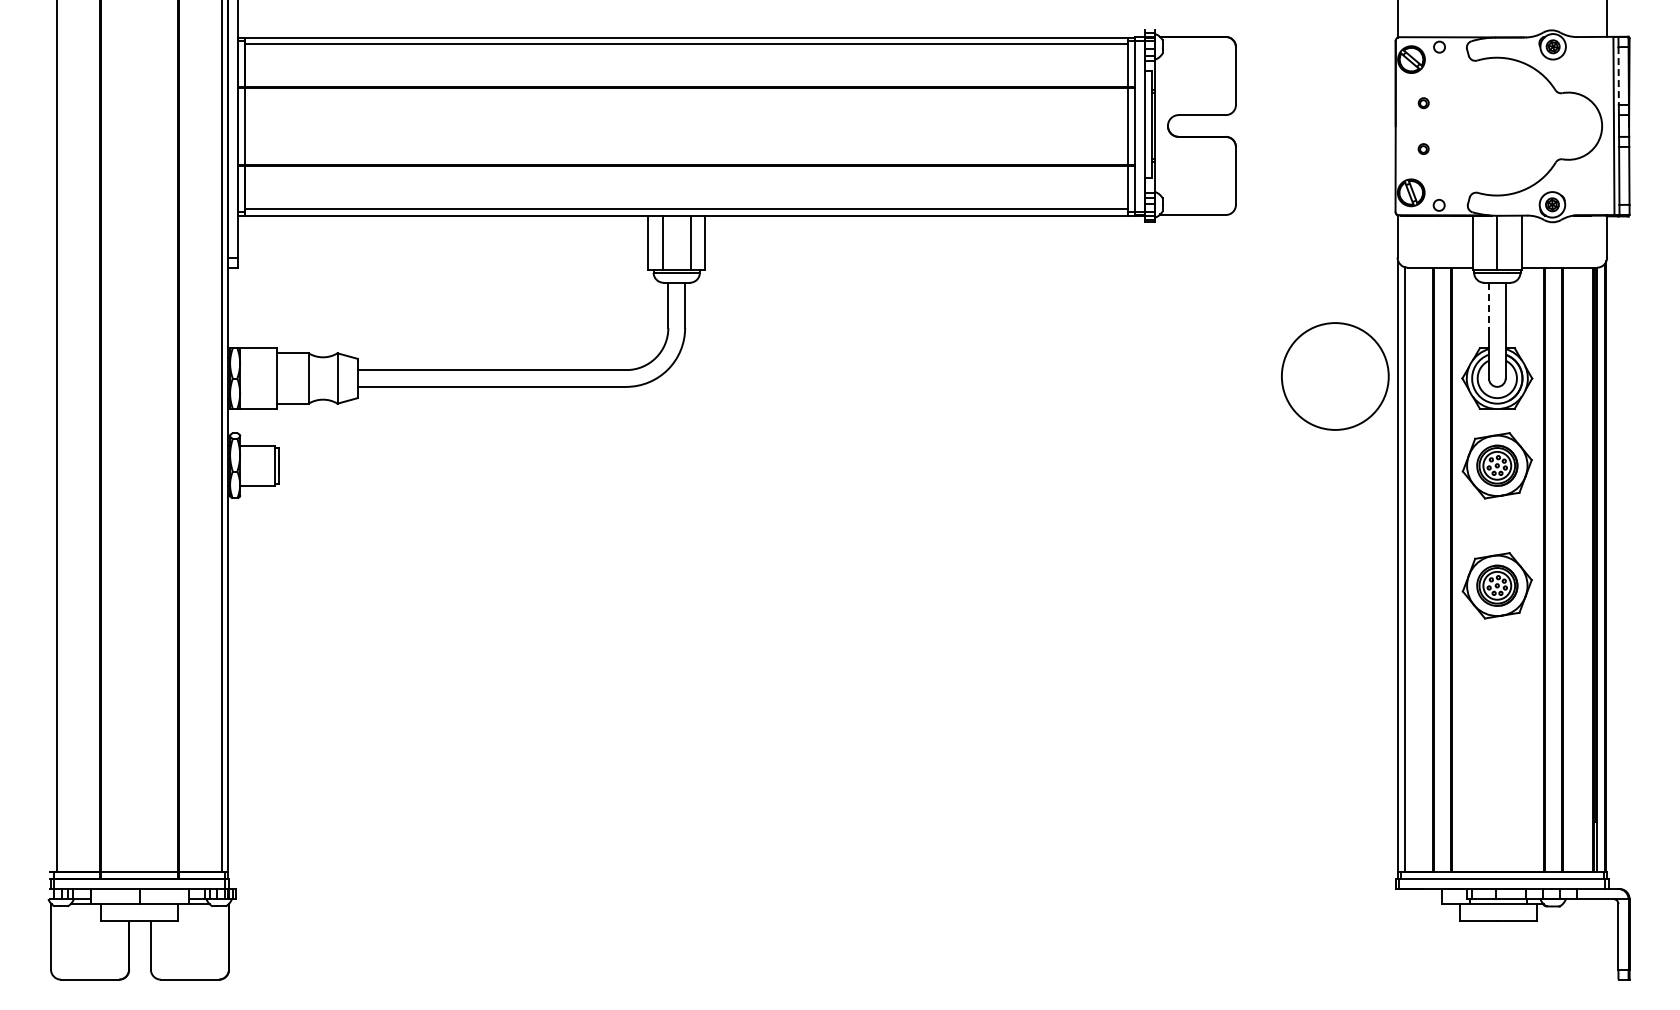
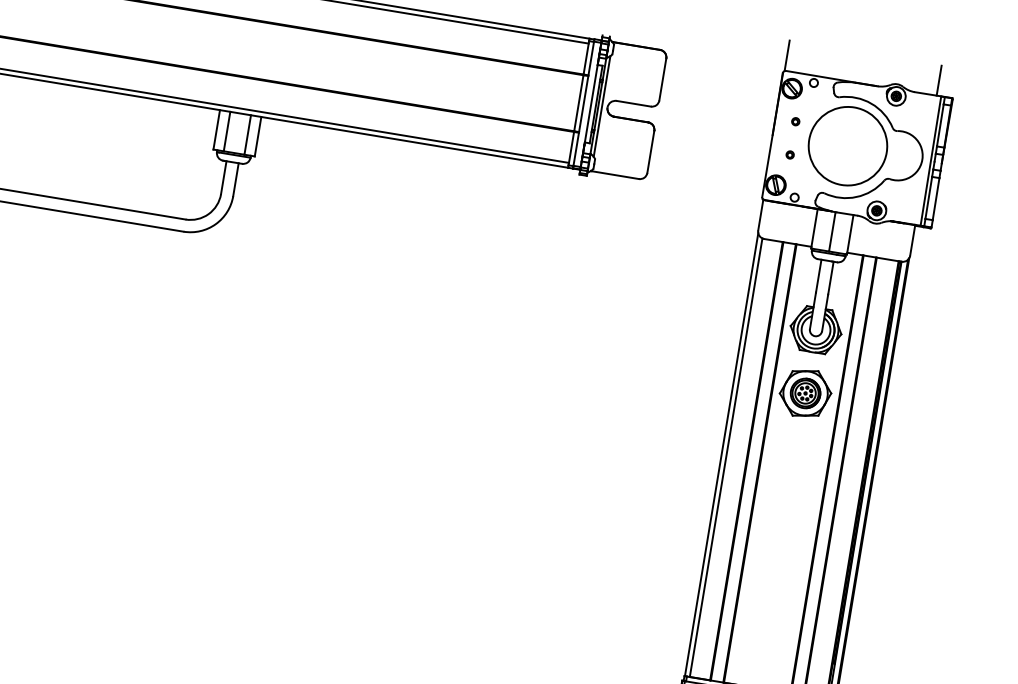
line: (1618, 76) -> (940, 125), dashed -> solid
line: (1160, 125) -> (602, 106), added
line: (1488, 305) -> (818, 276), dashed -> solid
circle: (1335, 376) -> (848, 146), moved
part: (1496, 585) -> (790, 480), removed

